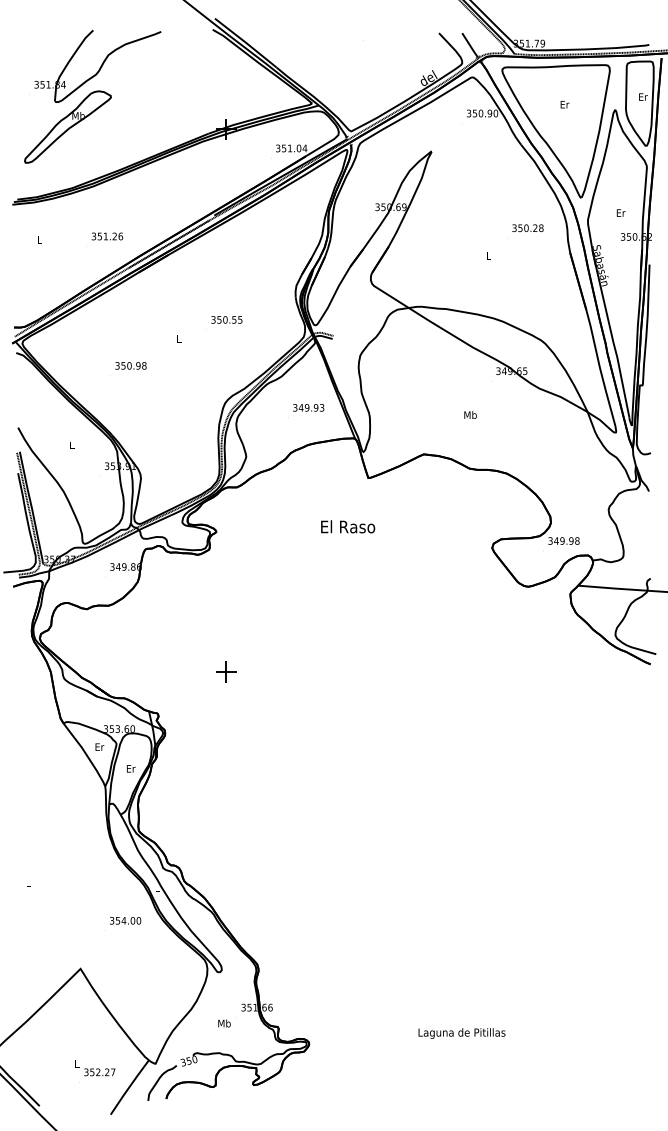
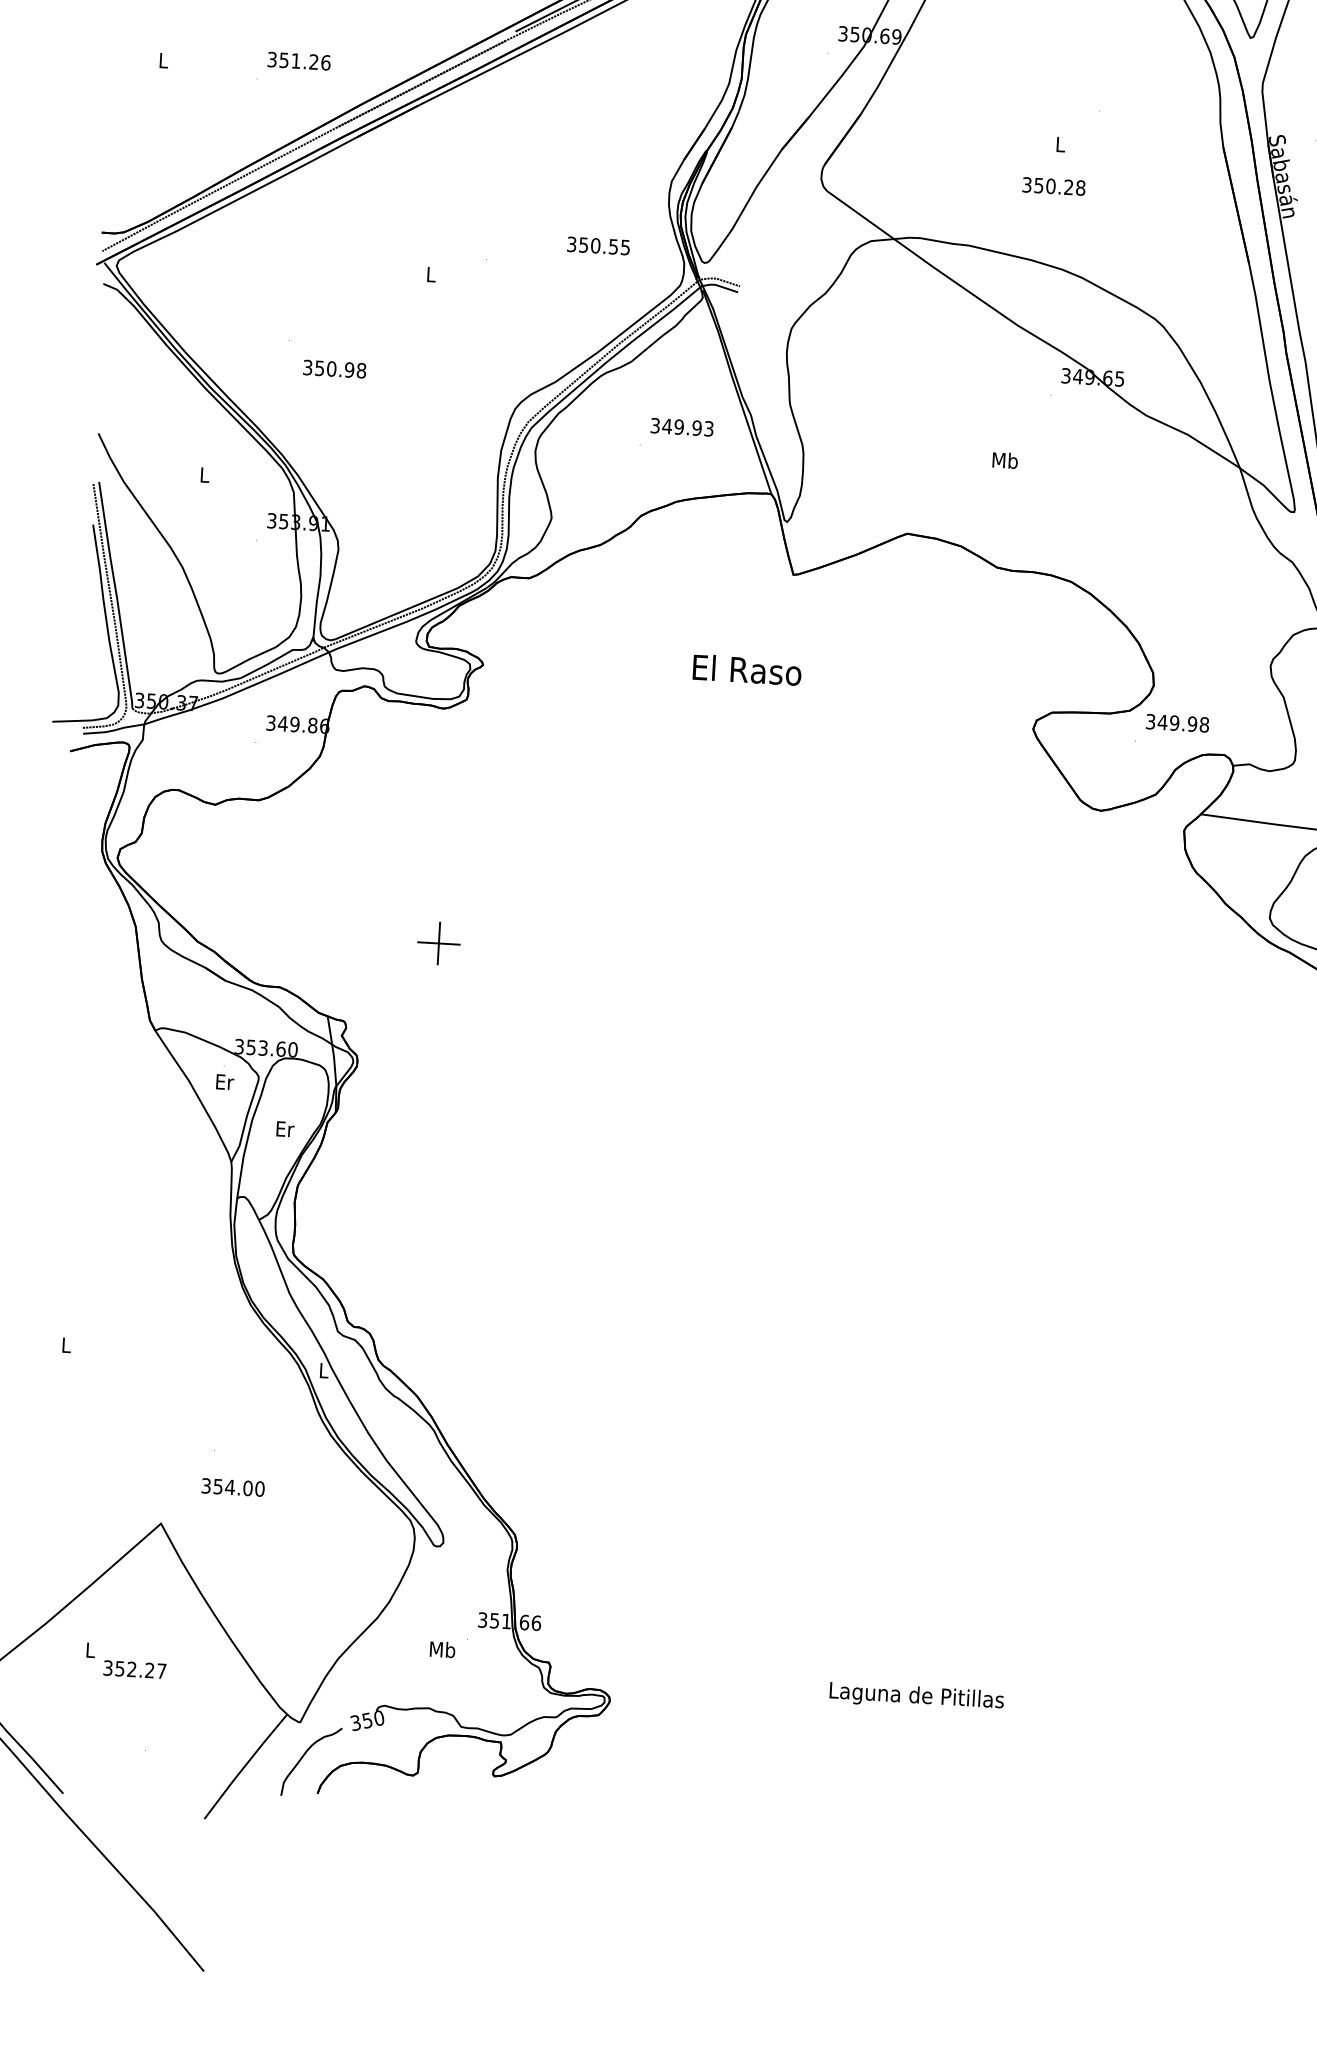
text: (527, 228) -> (1053, 187), moved
text: (226, 319) -> (597, 245), moved
text: (130, 365) -> (333, 368), moved
part: (226, 671) -> (439, 942), moved
text: (125, 920) -> (233, 1486), moved
text: (95, 1068) -> (126, 1661), moved

